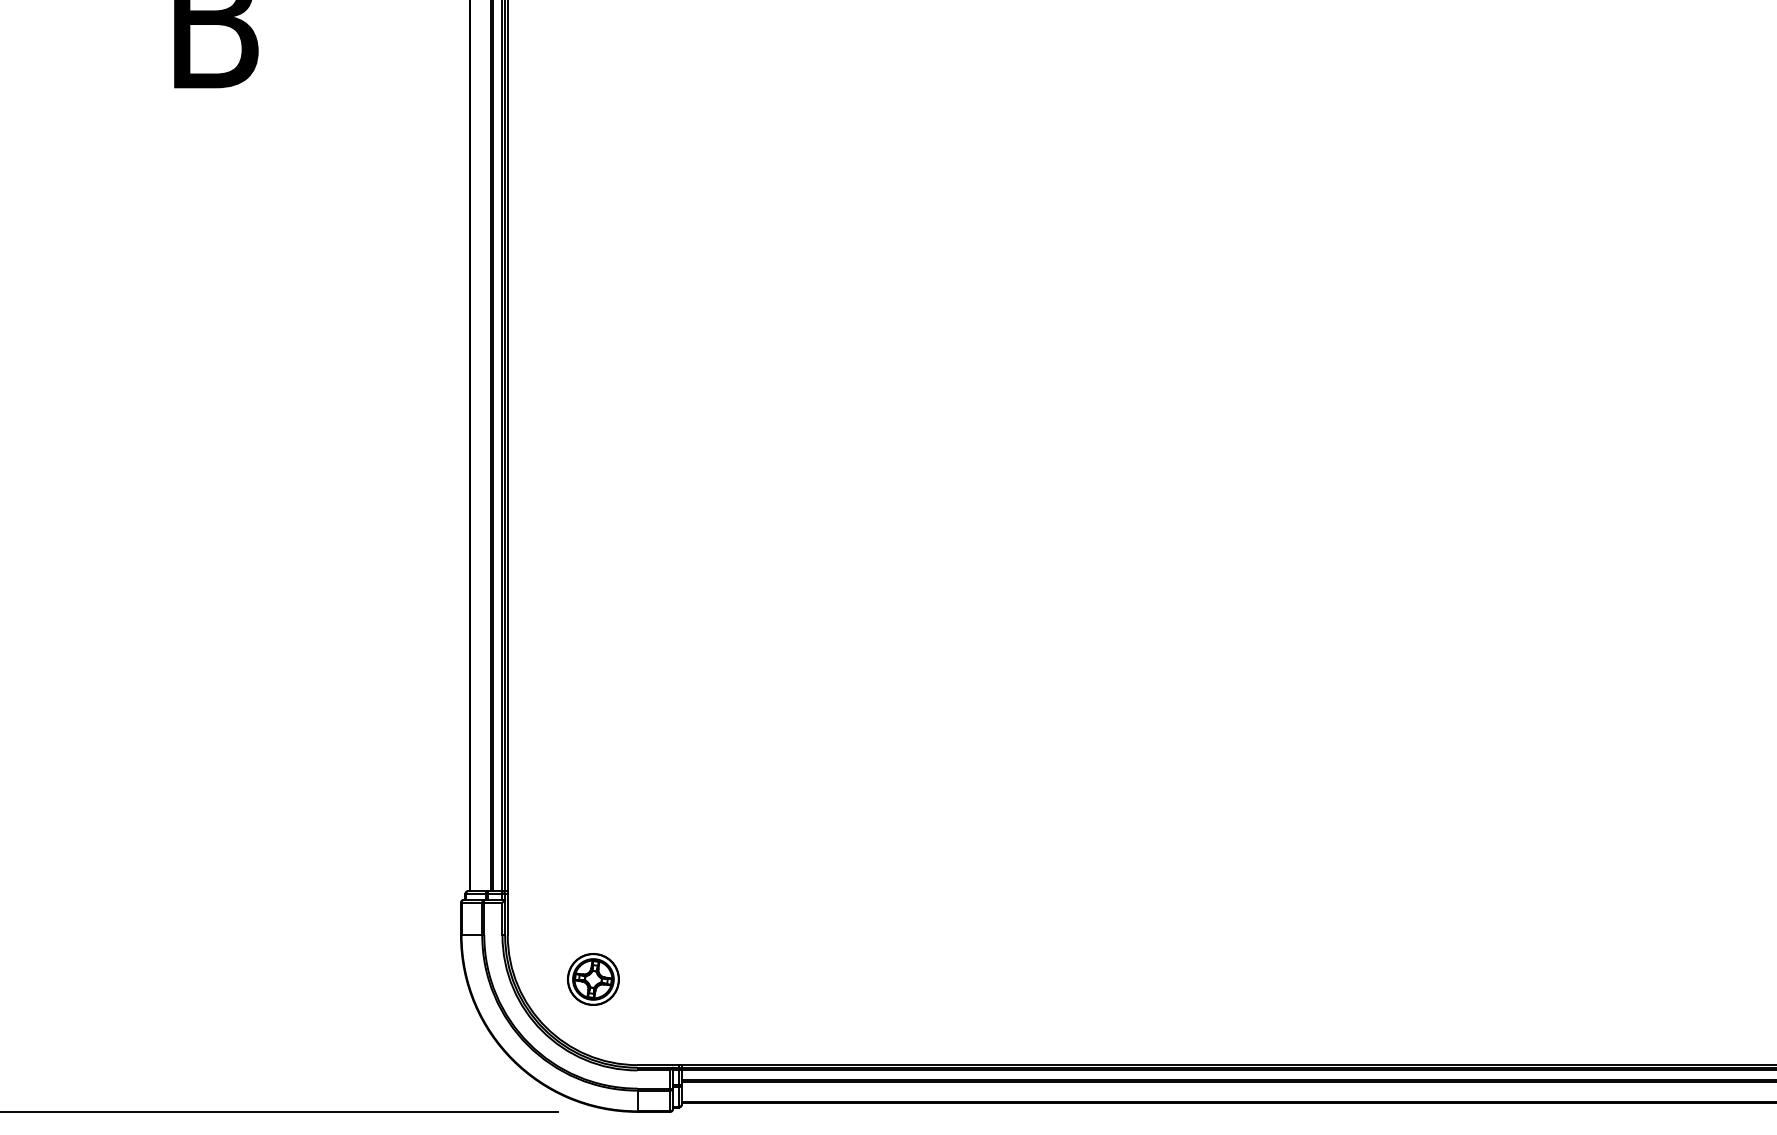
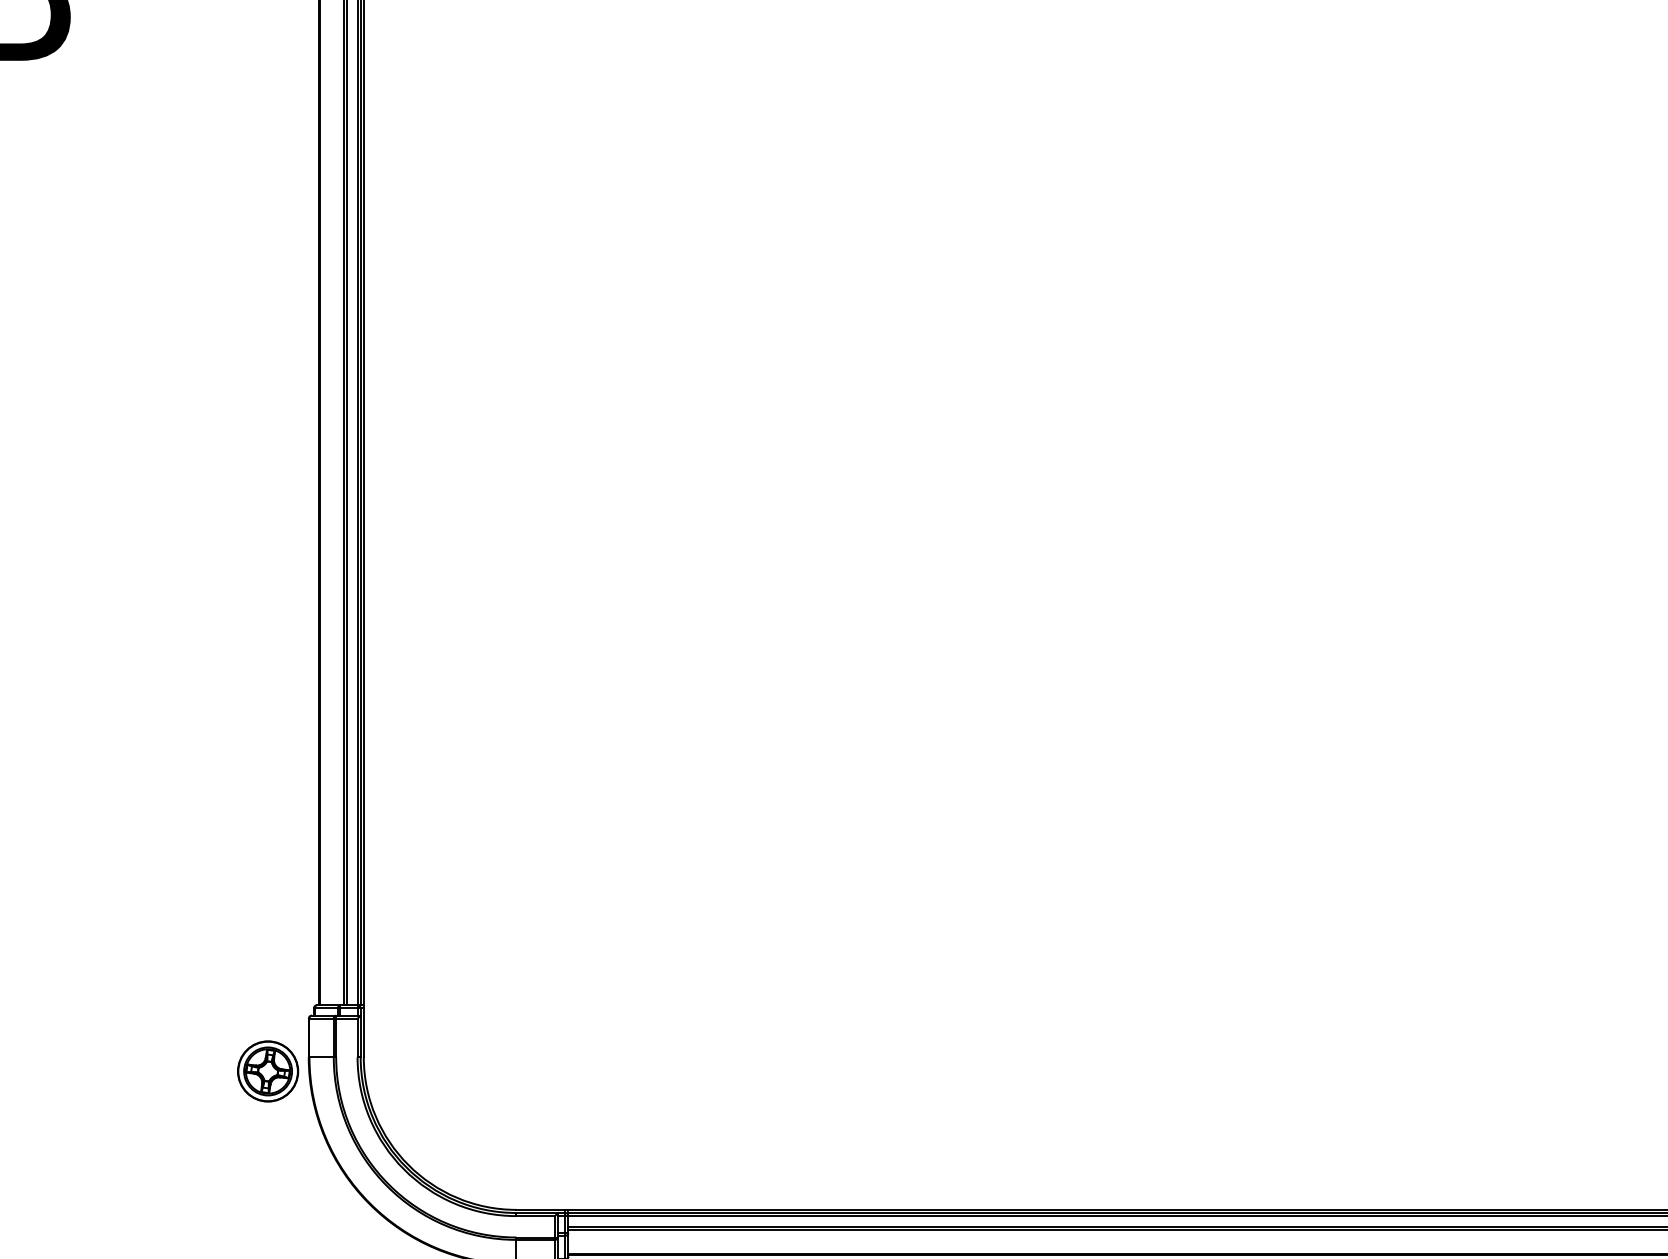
part: (593, 979) -> (268, 1071), moved

